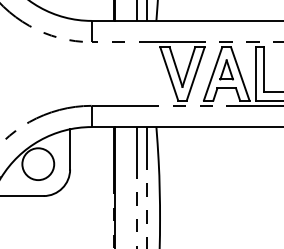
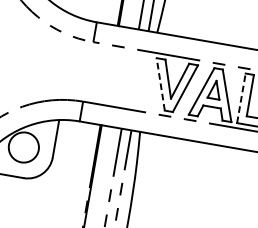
line: (169, 74) -> (160, 84), solid -> dashed
line: (255, 74) -> (241, 98), solid -> dashed

